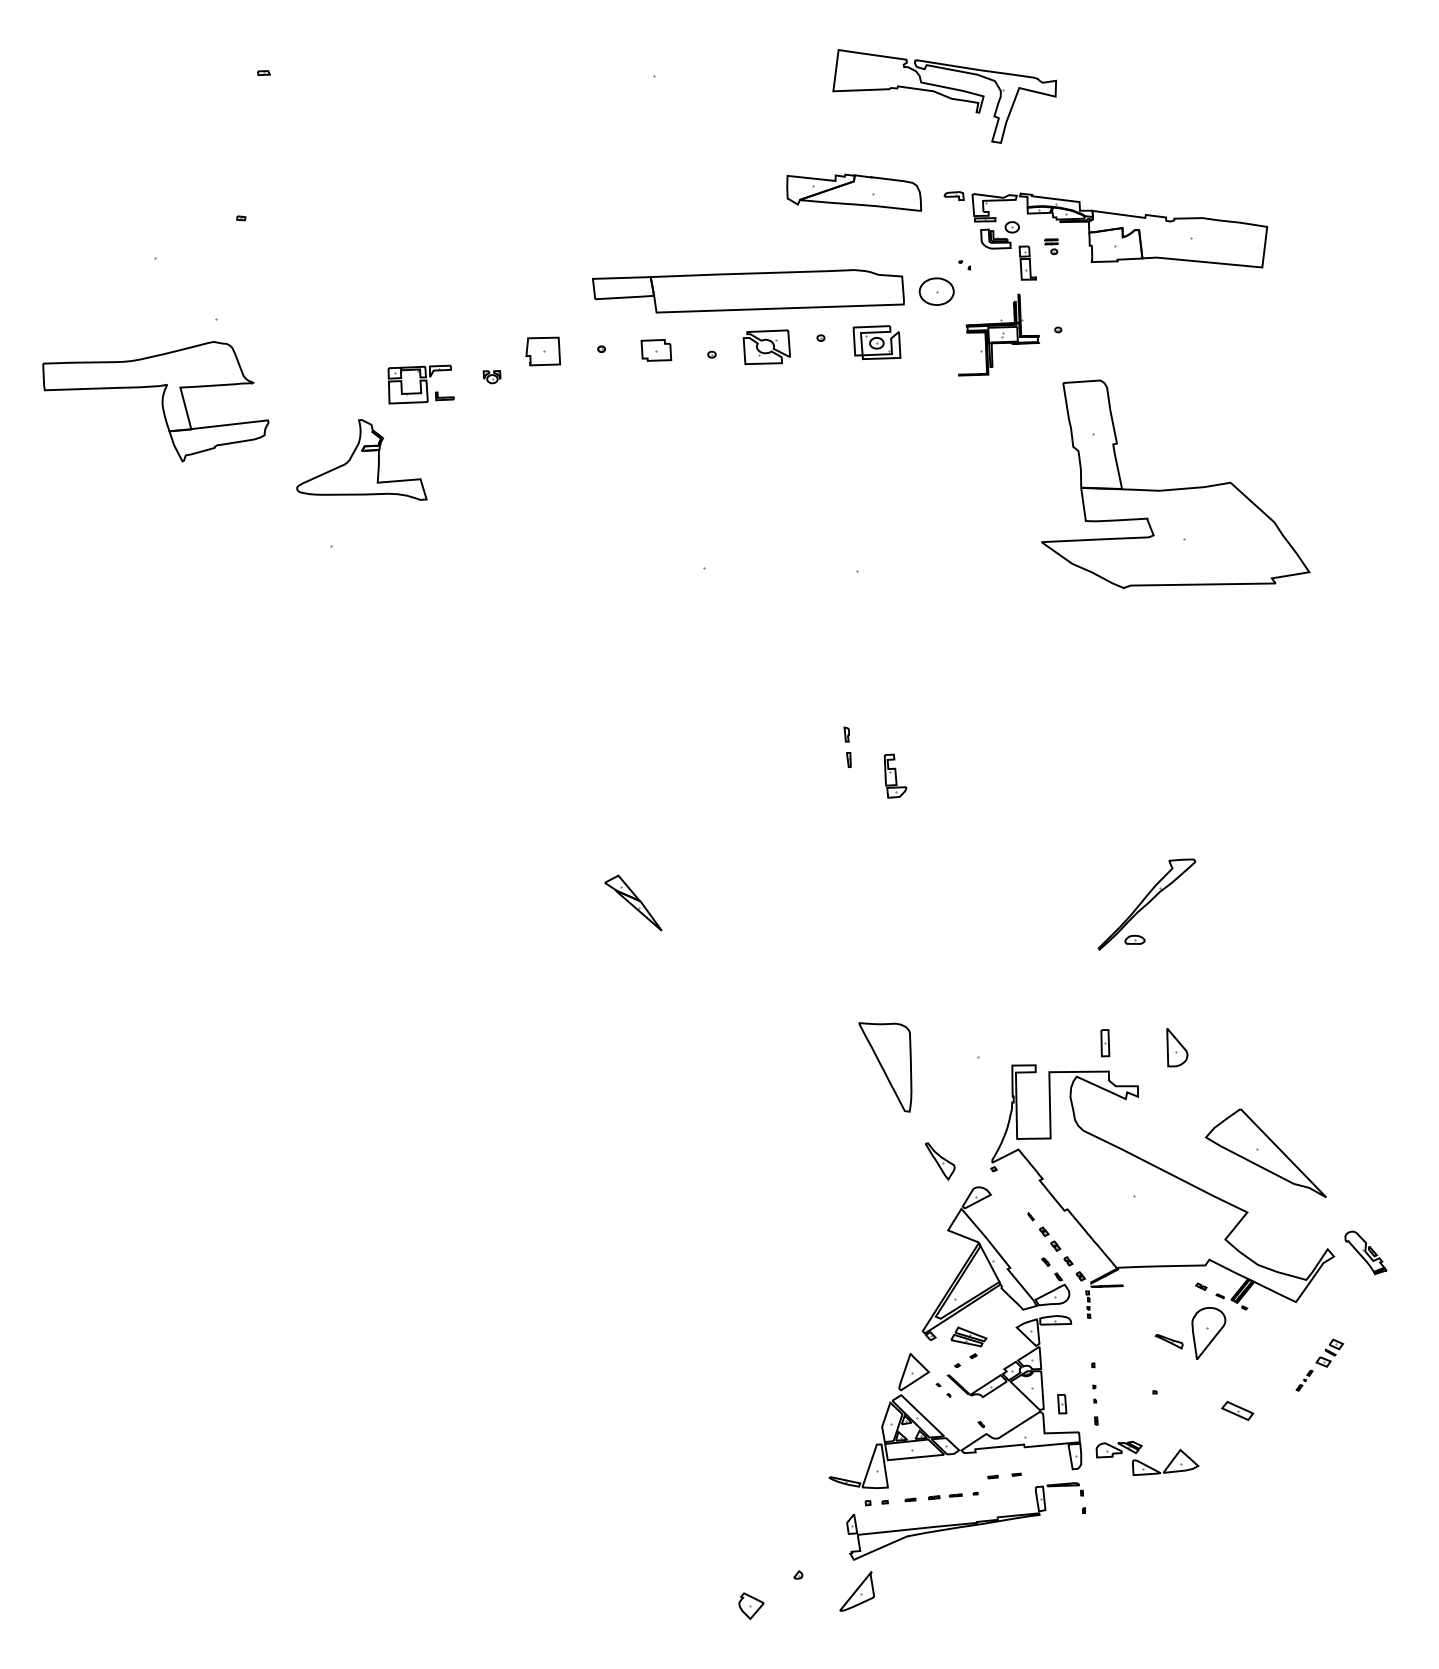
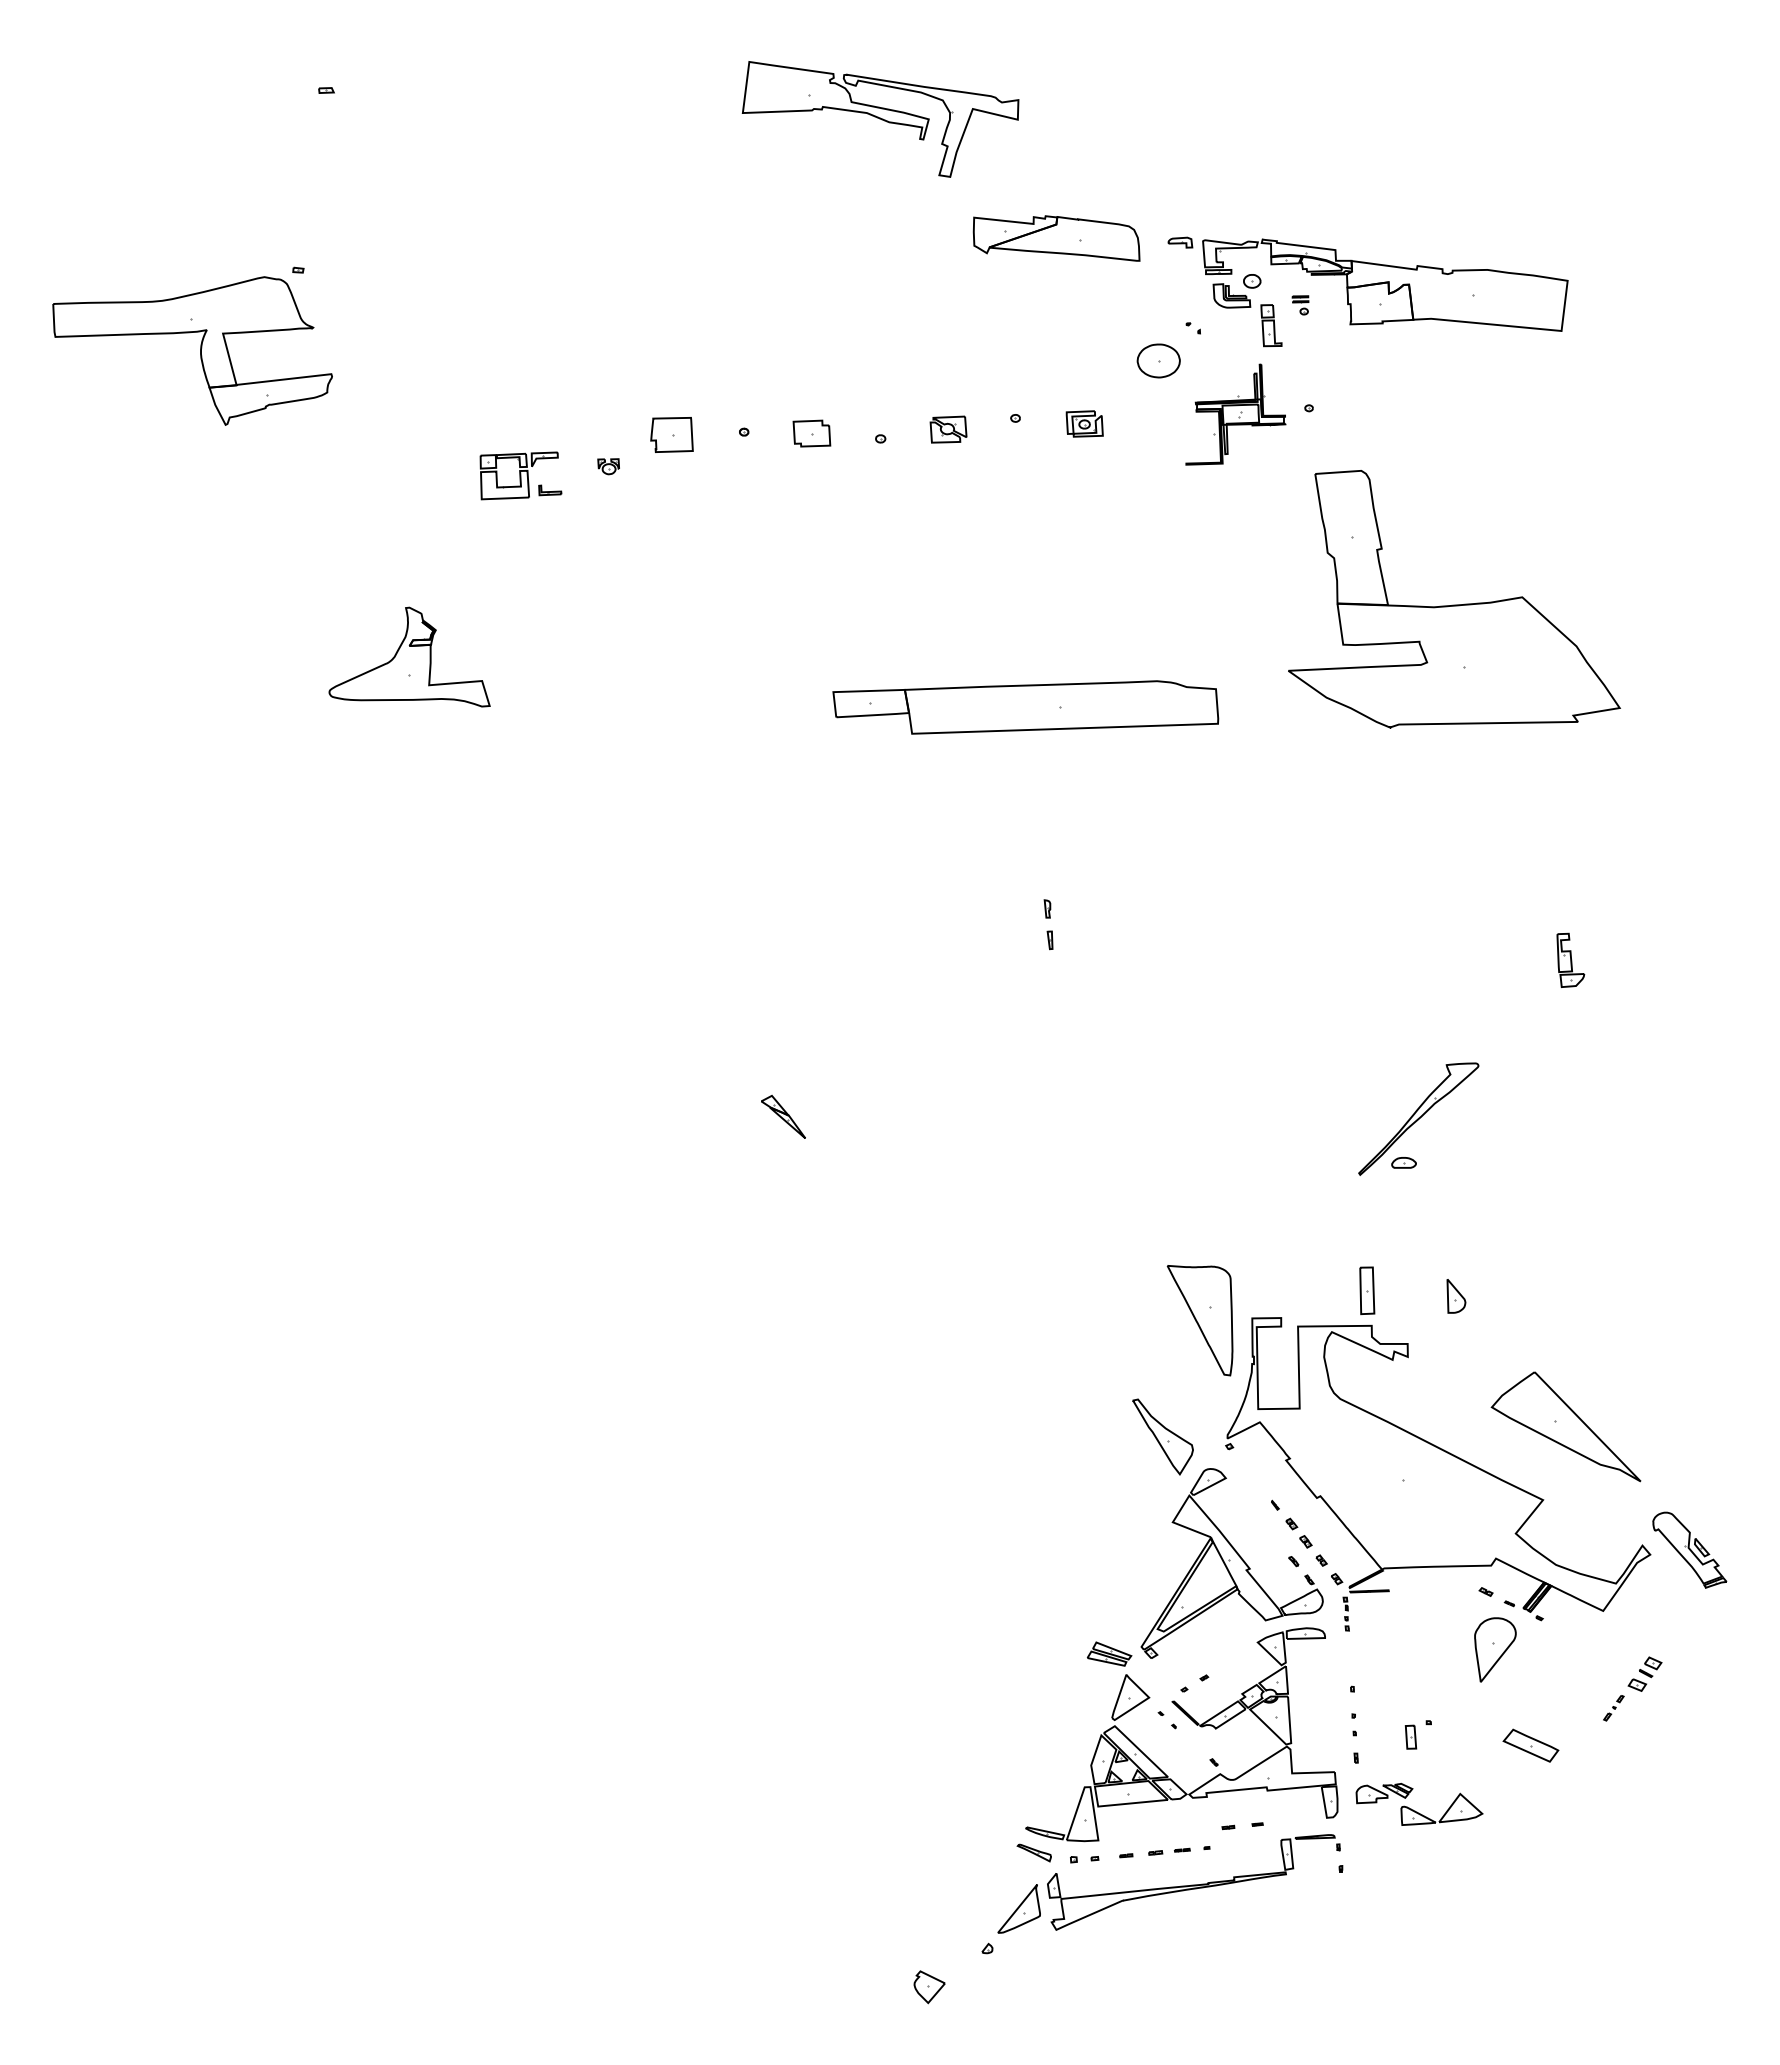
part: (944, 96) -> (880, 119), moved
part: (748, 291) -> (1025, 707), moved
part: (876, 342) -> (1084, 423), size x0.62
part: (766, 347) -> (948, 429), size x0.62
part: (162, 401) -> (200, 350), moved
part: (361, 459) -> (409, 656), moved
part: (895, 775) -> (1570, 959), moved
part: (633, 902) -> (783, 1116), size x0.62
part: (1105, 1043) -> (1367, 1290), size x1.43
part: (1177, 1047) -> (1456, 1296), size x0.71
part: (884, 1067) -> (1199, 1320), moved
part: (939, 1161) -> (1162, 1436), size x1.67
part: (1365, 1252) -> (1689, 1549), size x1.43
part: (968, 1336) -> (1109, 1653), moved
part: (1168, 1341) -> (1033, 1852), moved
part: (1061, 1403) -> (1410, 1736), moved
part: (1237, 1410) -> (1530, 1745), size x1.43
part: (856, 1591) -> (1018, 1908), moved

